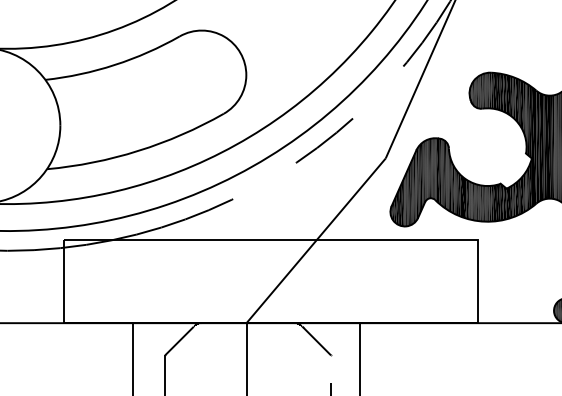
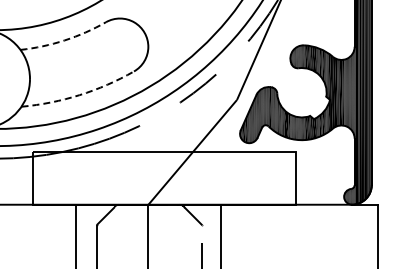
arc: (114, 65) -> (64, 40), solid -> dashed
arc: (138, 151) -> (79, 95), solid -> dashed

